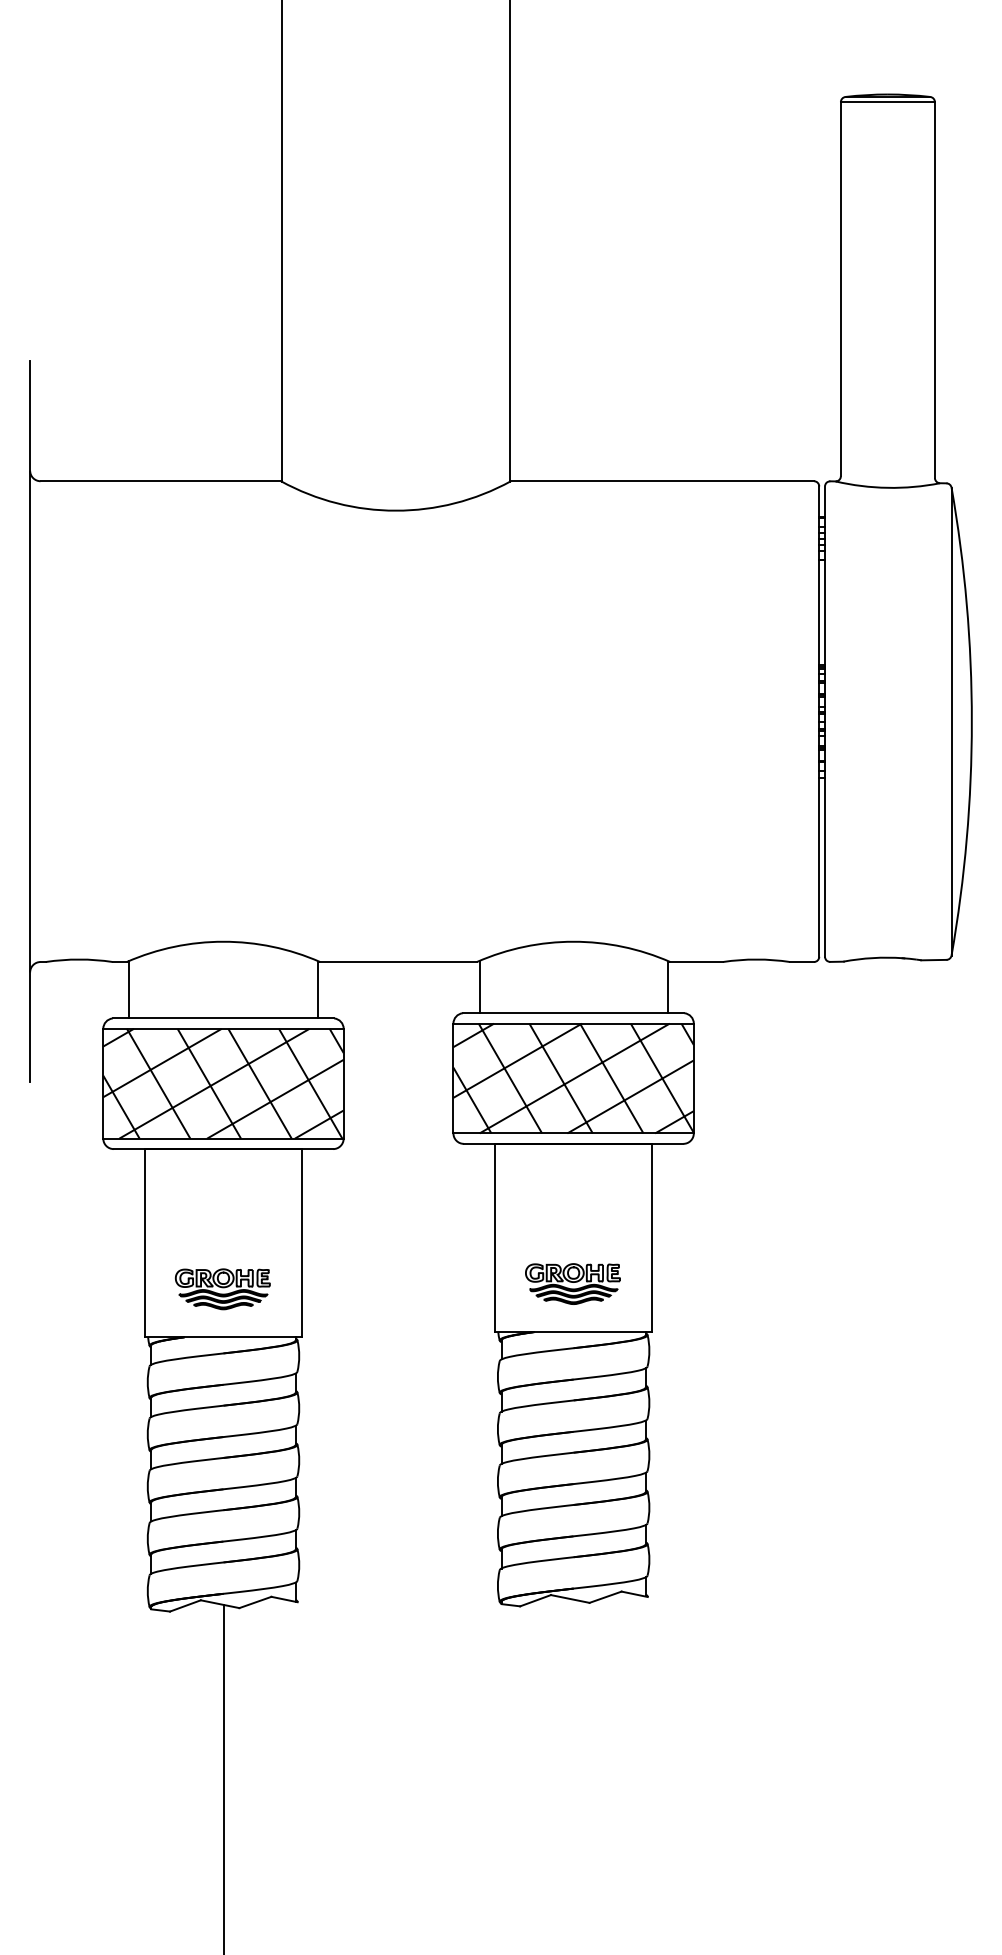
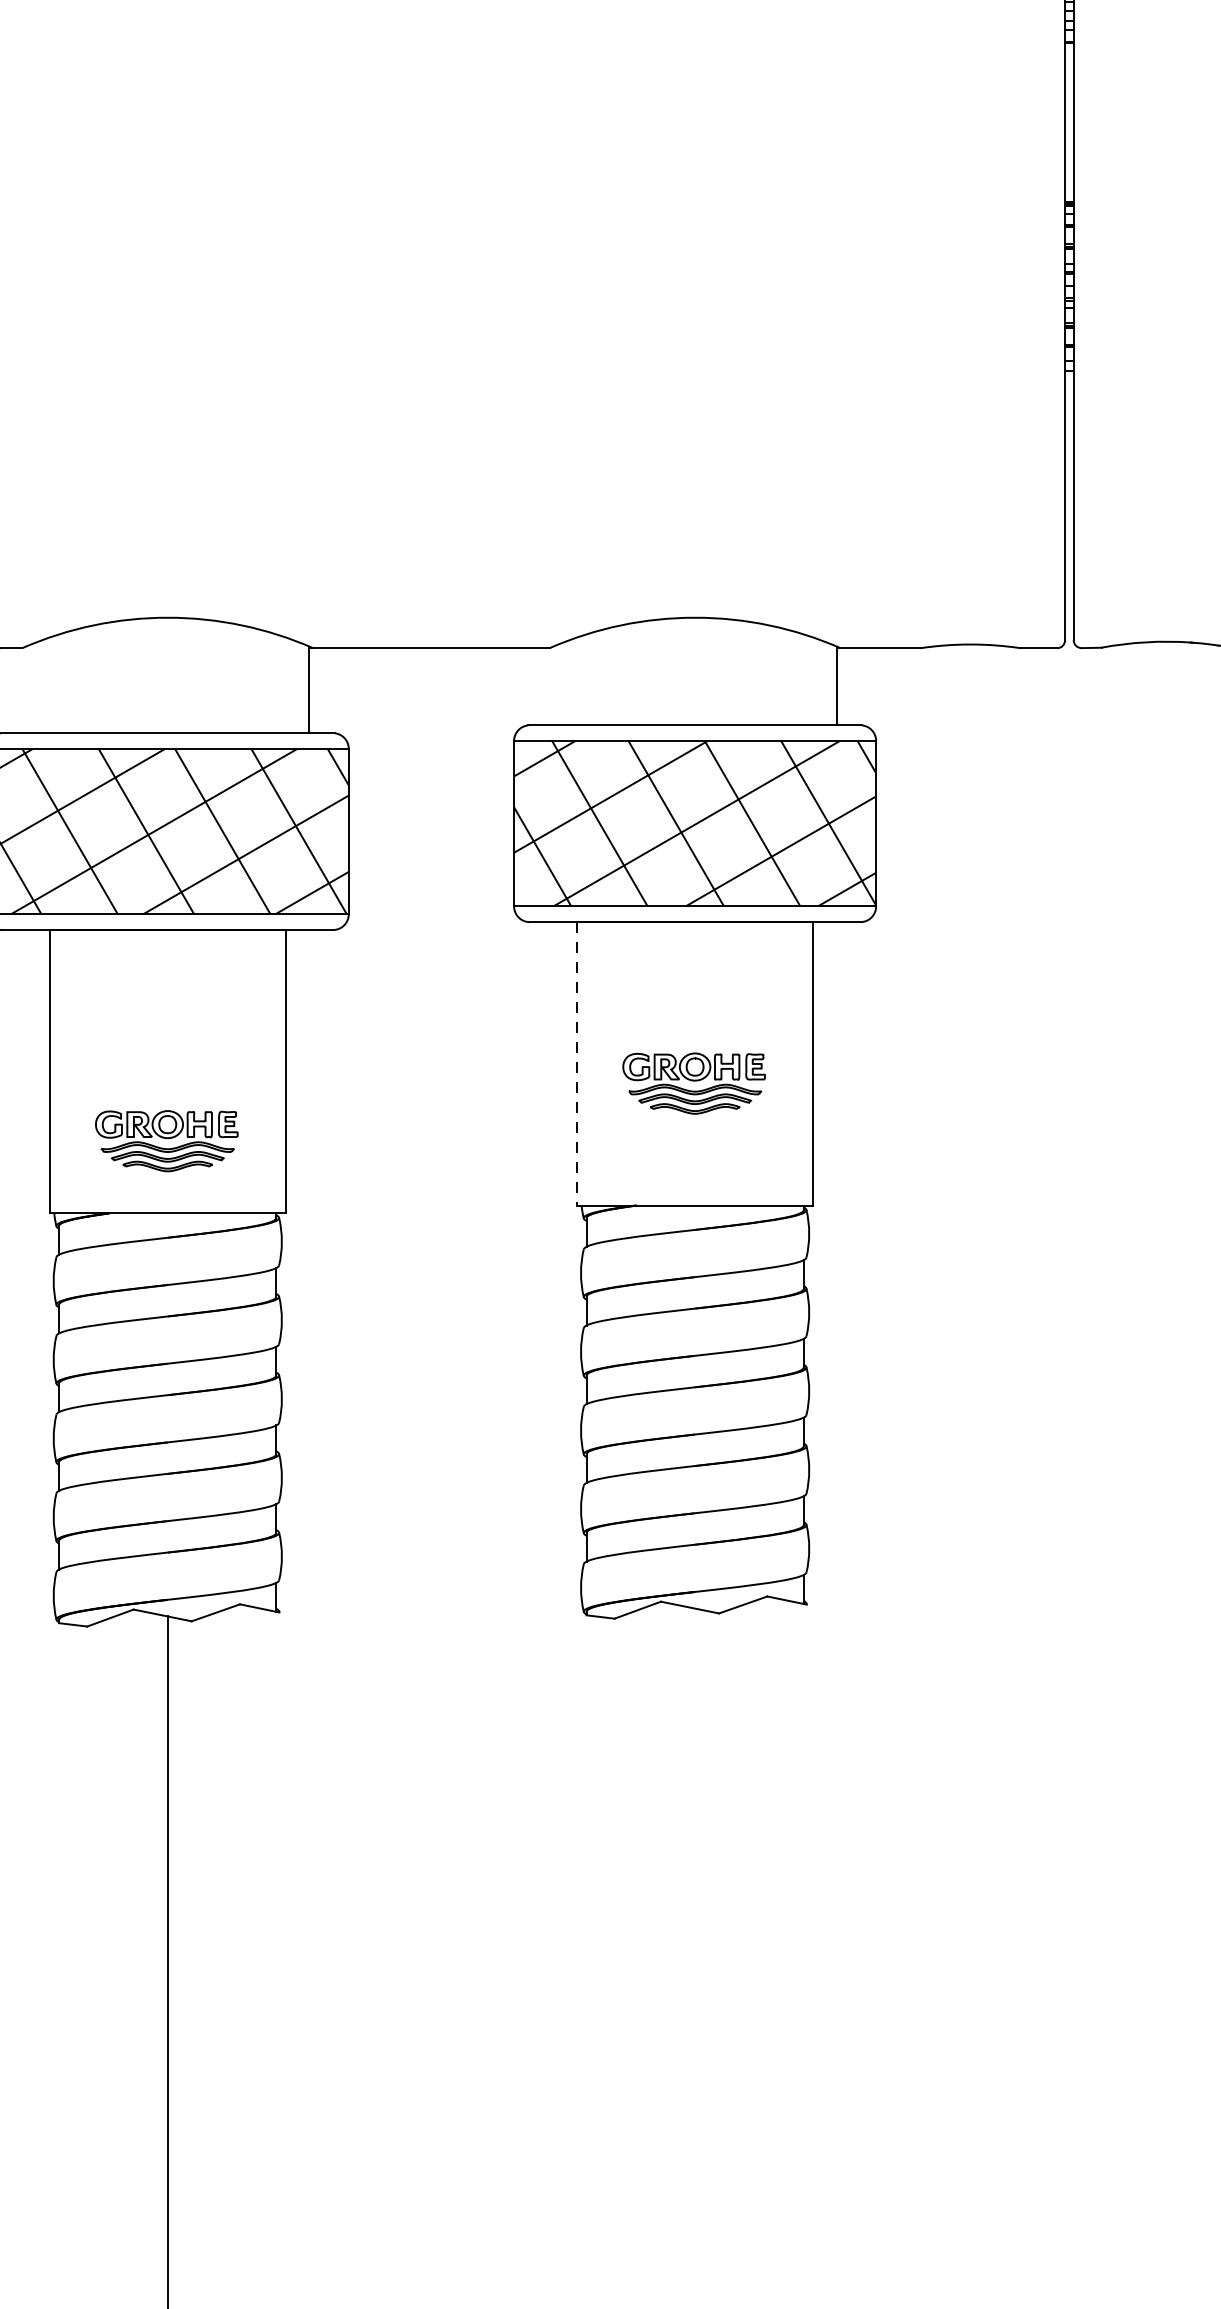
line: (479, 987) -> (553, 686), removed
line: (129, 989) -> (26, 689), removed
line: (495, 1238) -> (577, 1064), solid -> dashed
part: (572, 1283) -> (693, 1082), moved

